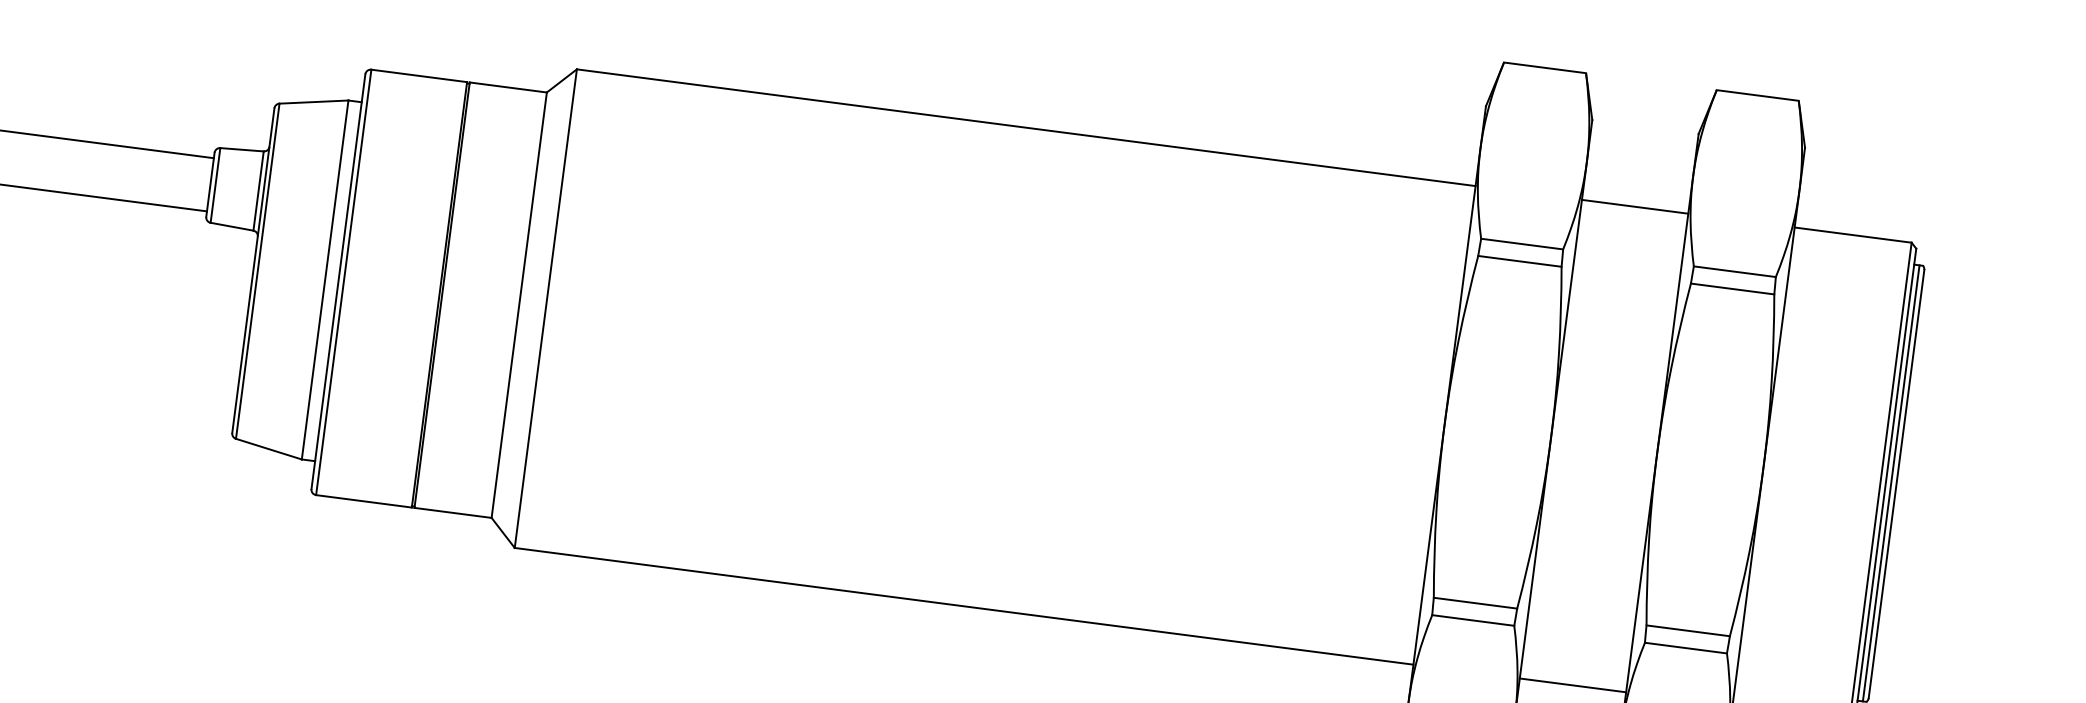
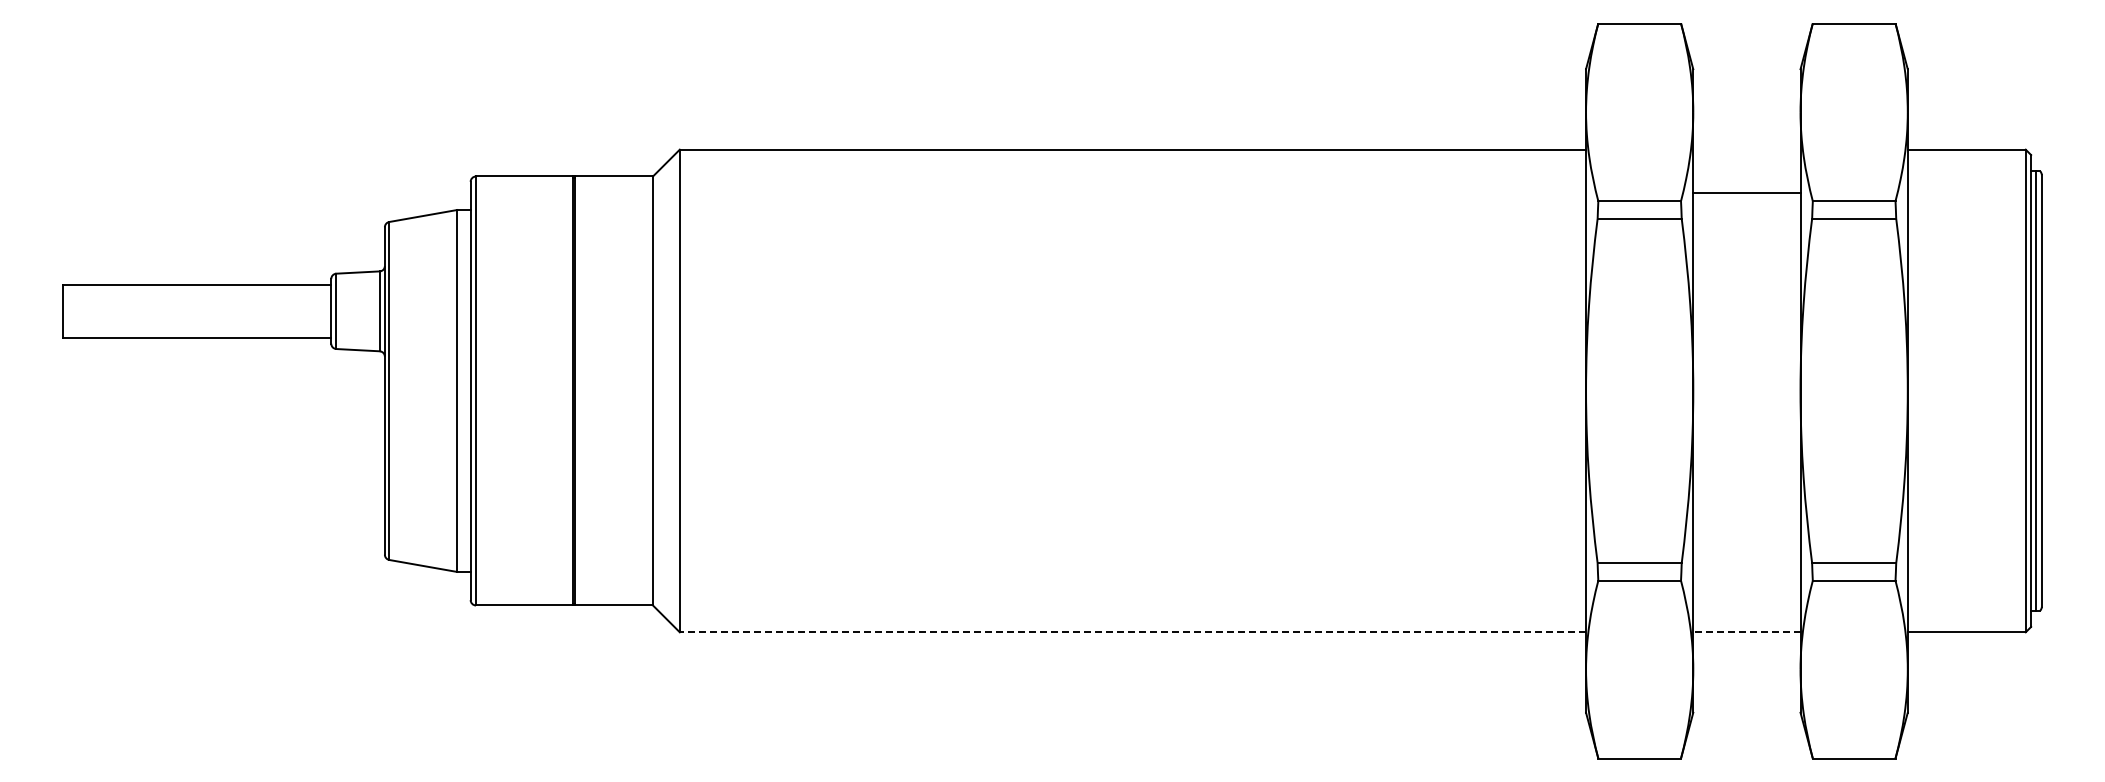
line: (1634, 206) -> (1746, 192), moved
line: (963, 606) -> (1132, 632), solid -> dashed
line: (1572, 685) -> (1746, 632), solid -> dashed

